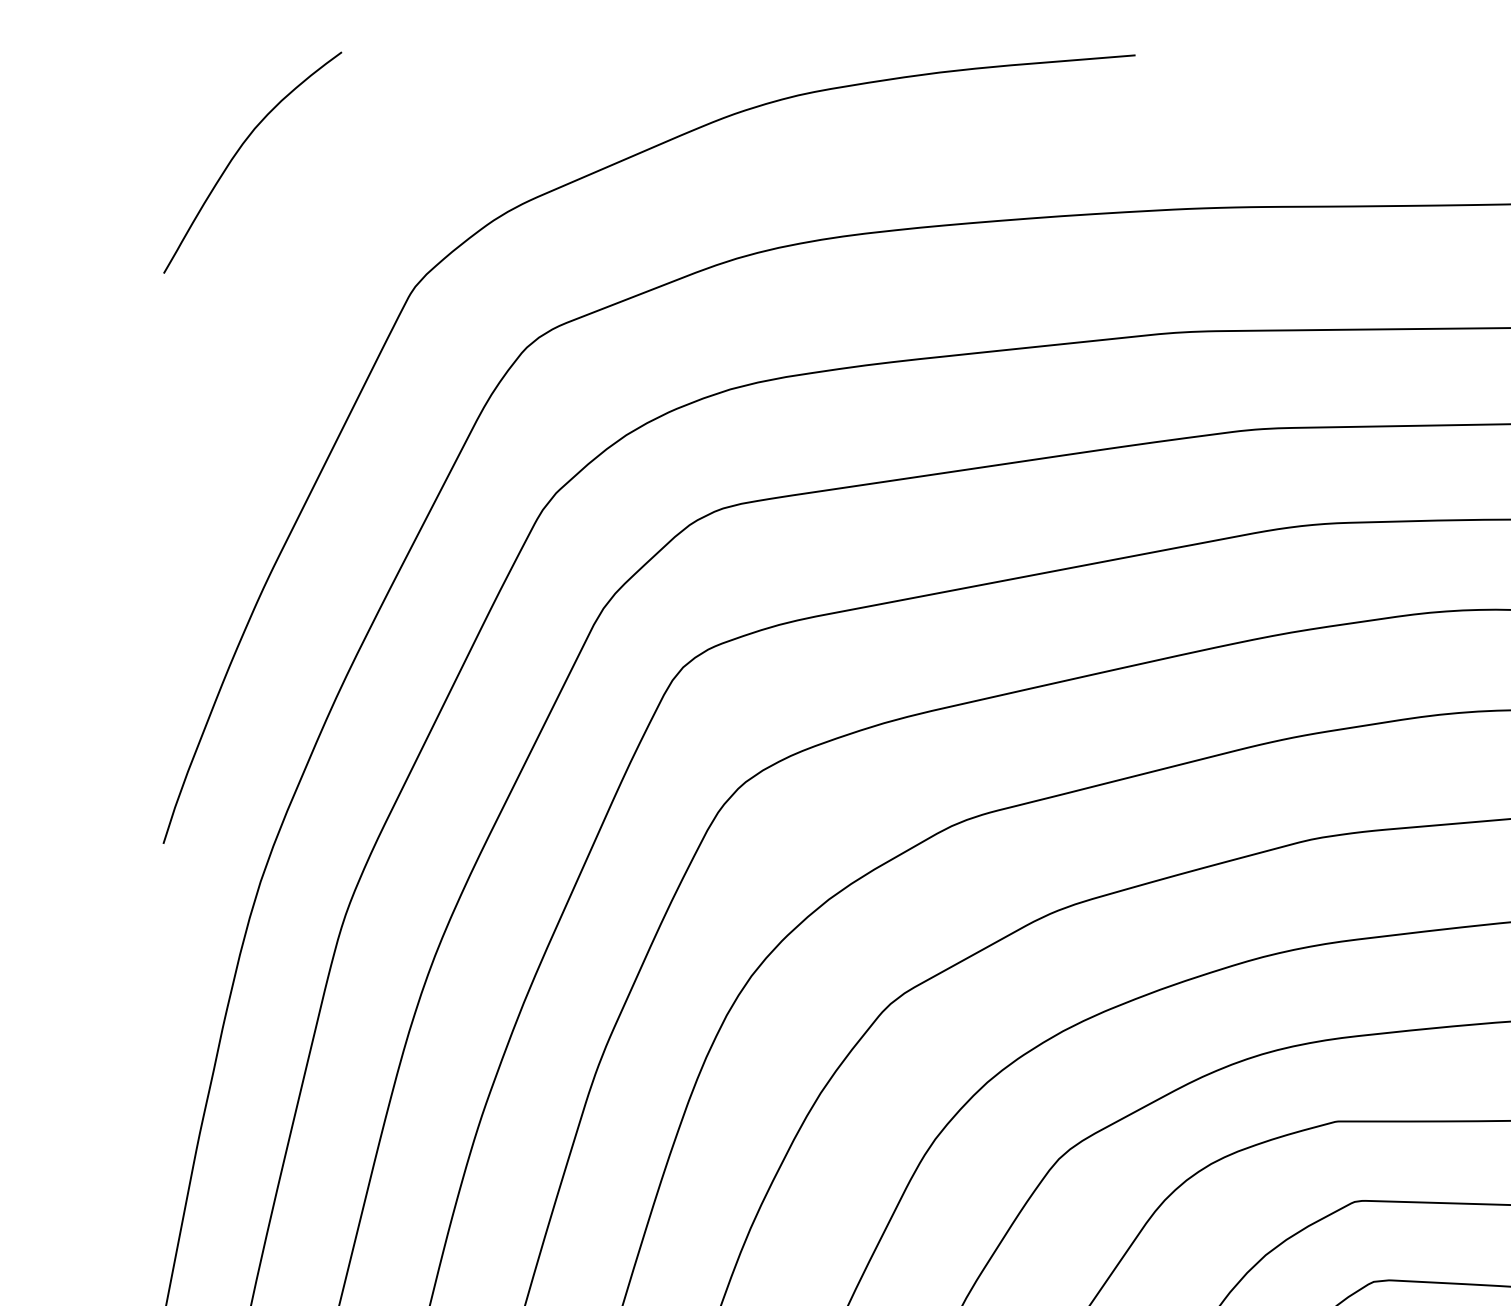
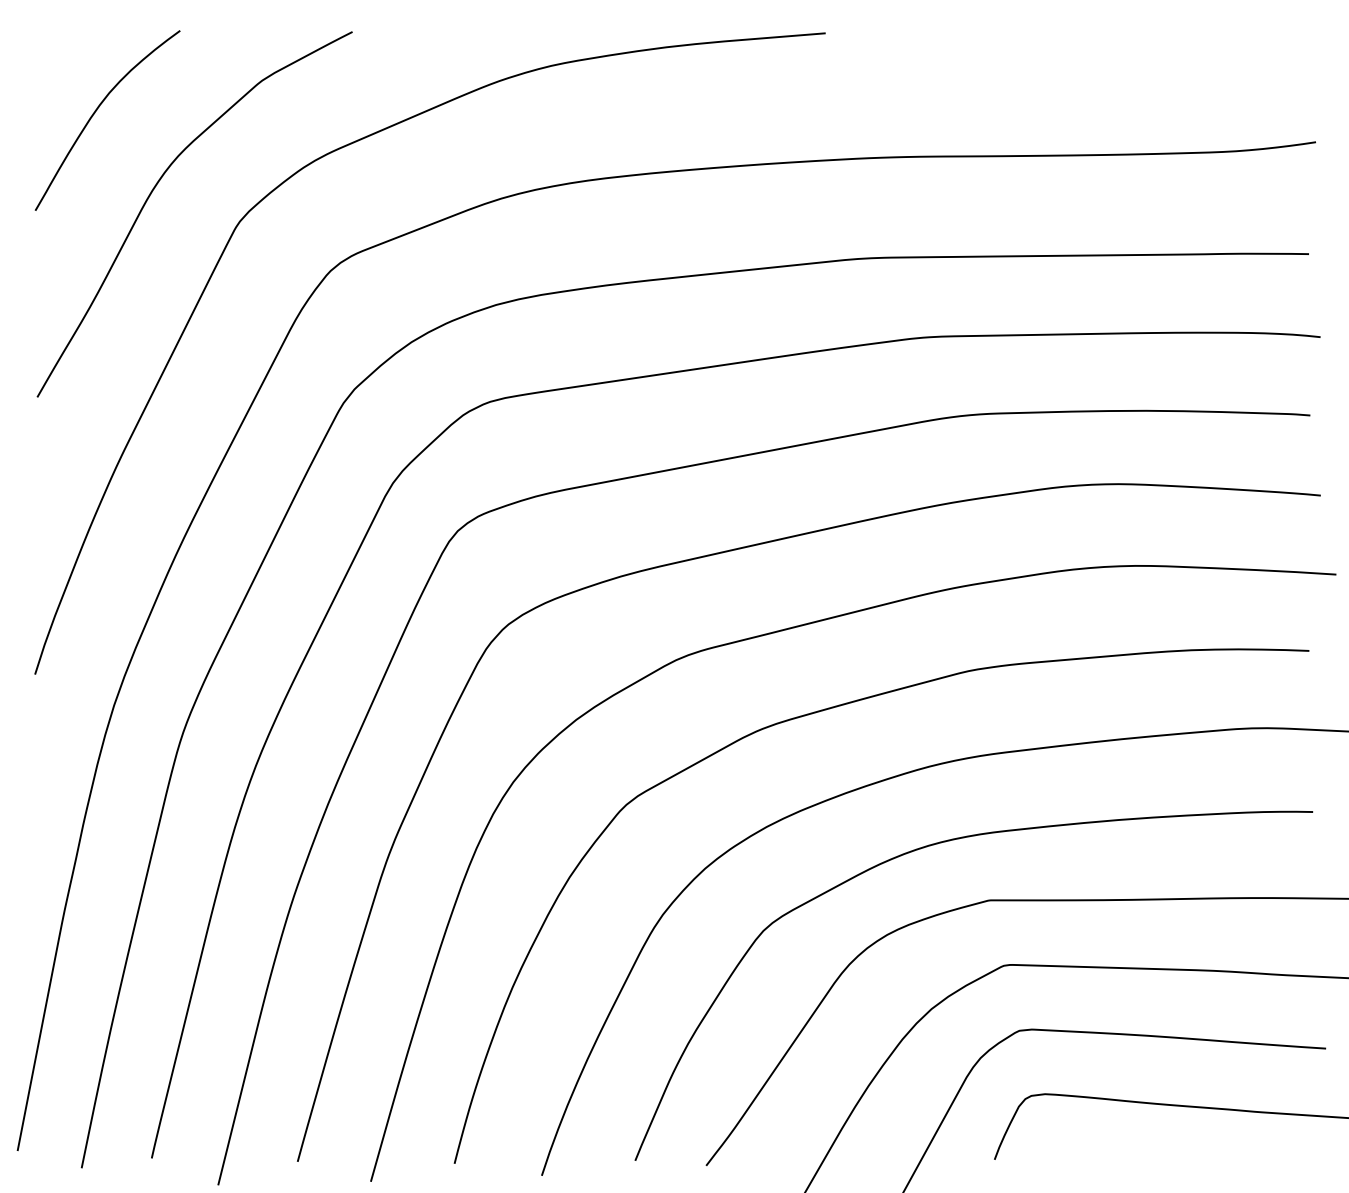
curve: (309, 249) -> (153, 191), added

